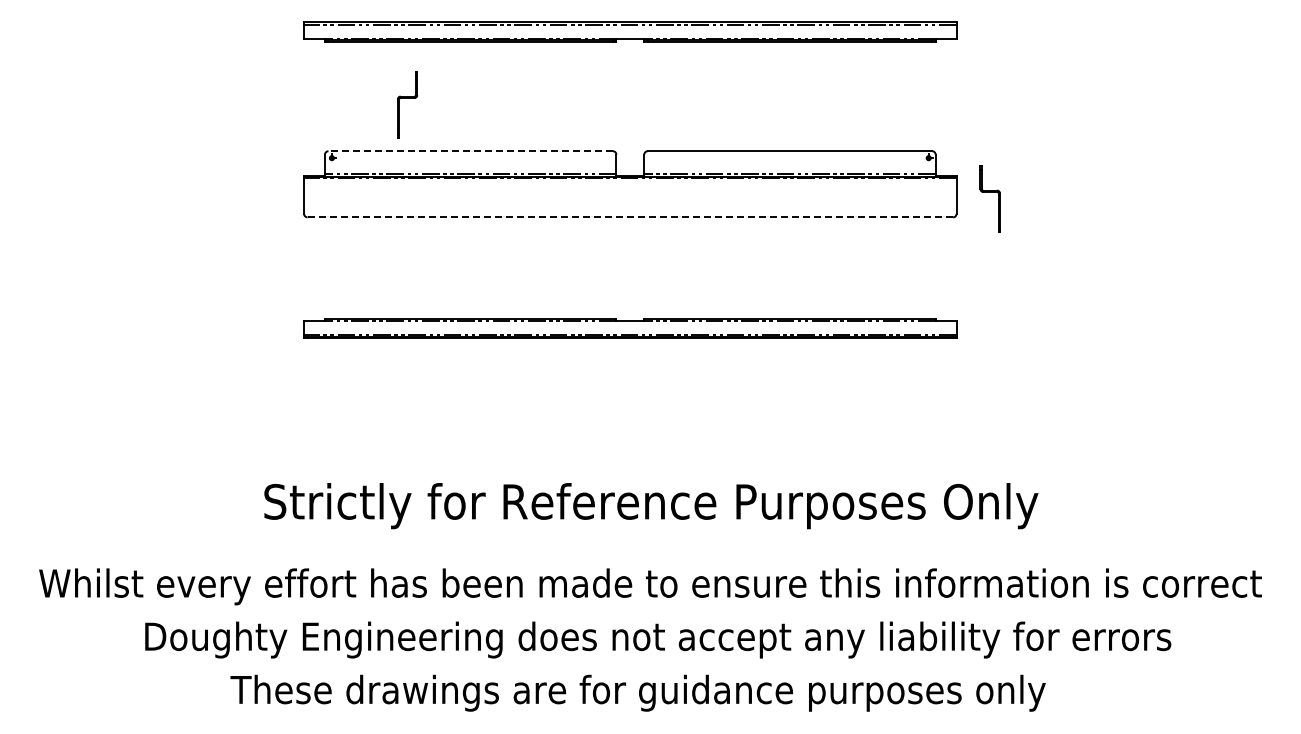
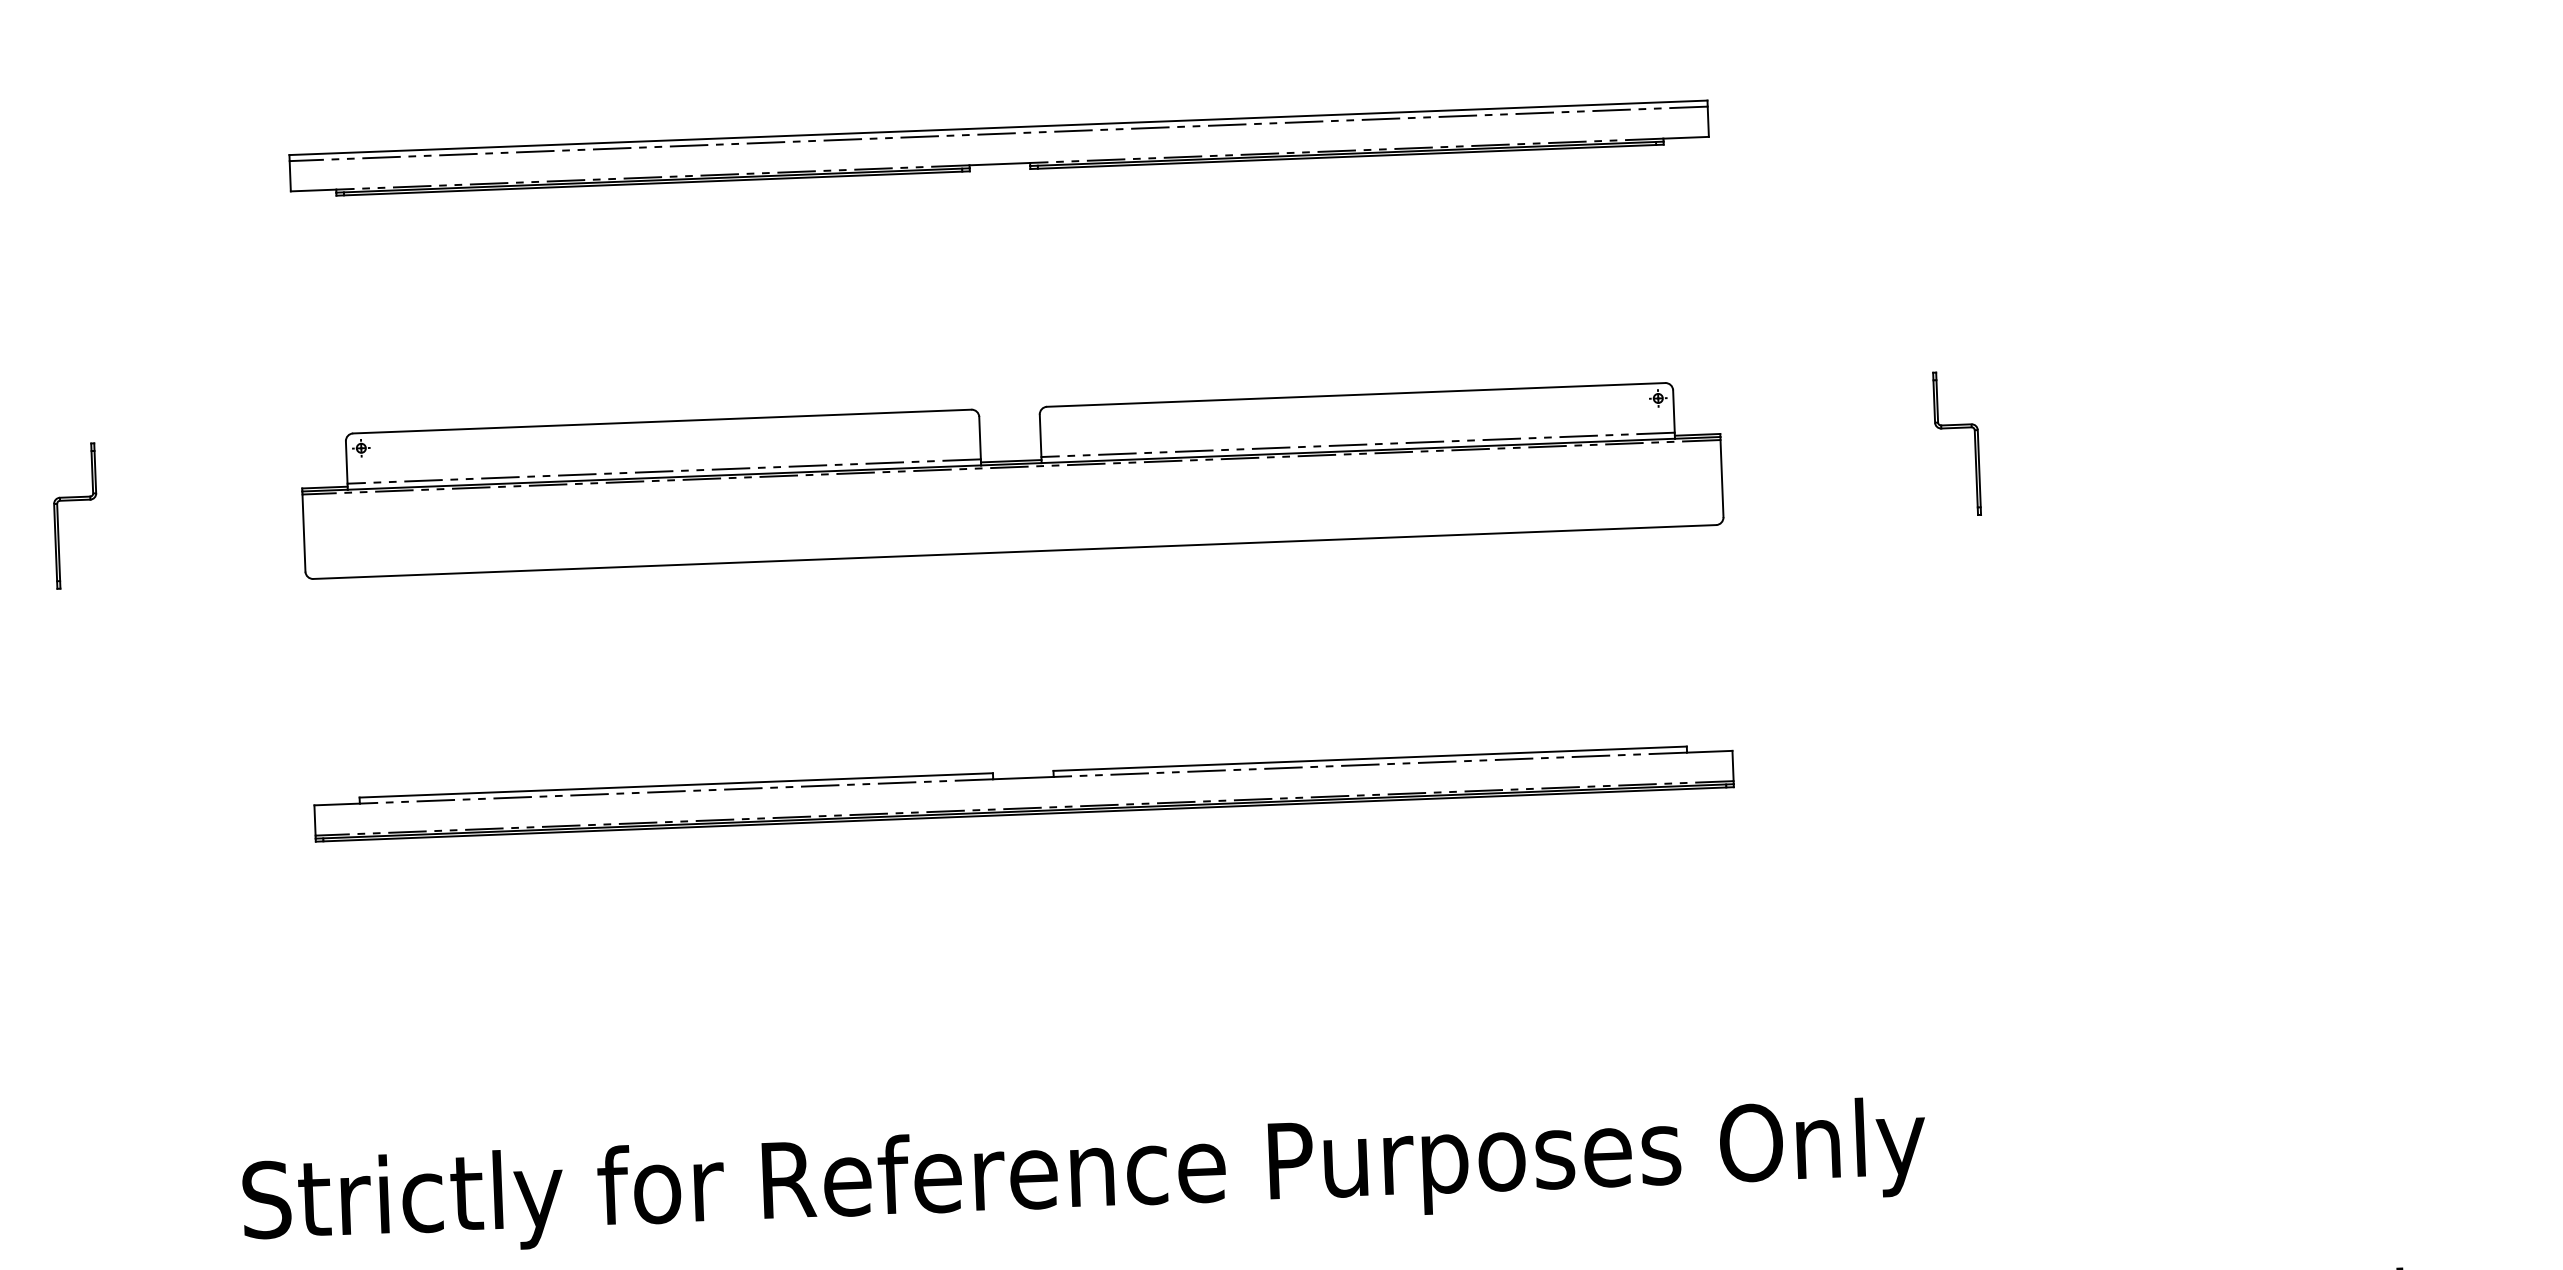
part: (407, 104) -> (75, 514), moved
line: (470, 151) -> (661, 422), dashed -> solid
part: (989, 198) -> (1955, 442), moved
line: (630, 217) -> (1015, 552), dashed -> solid

